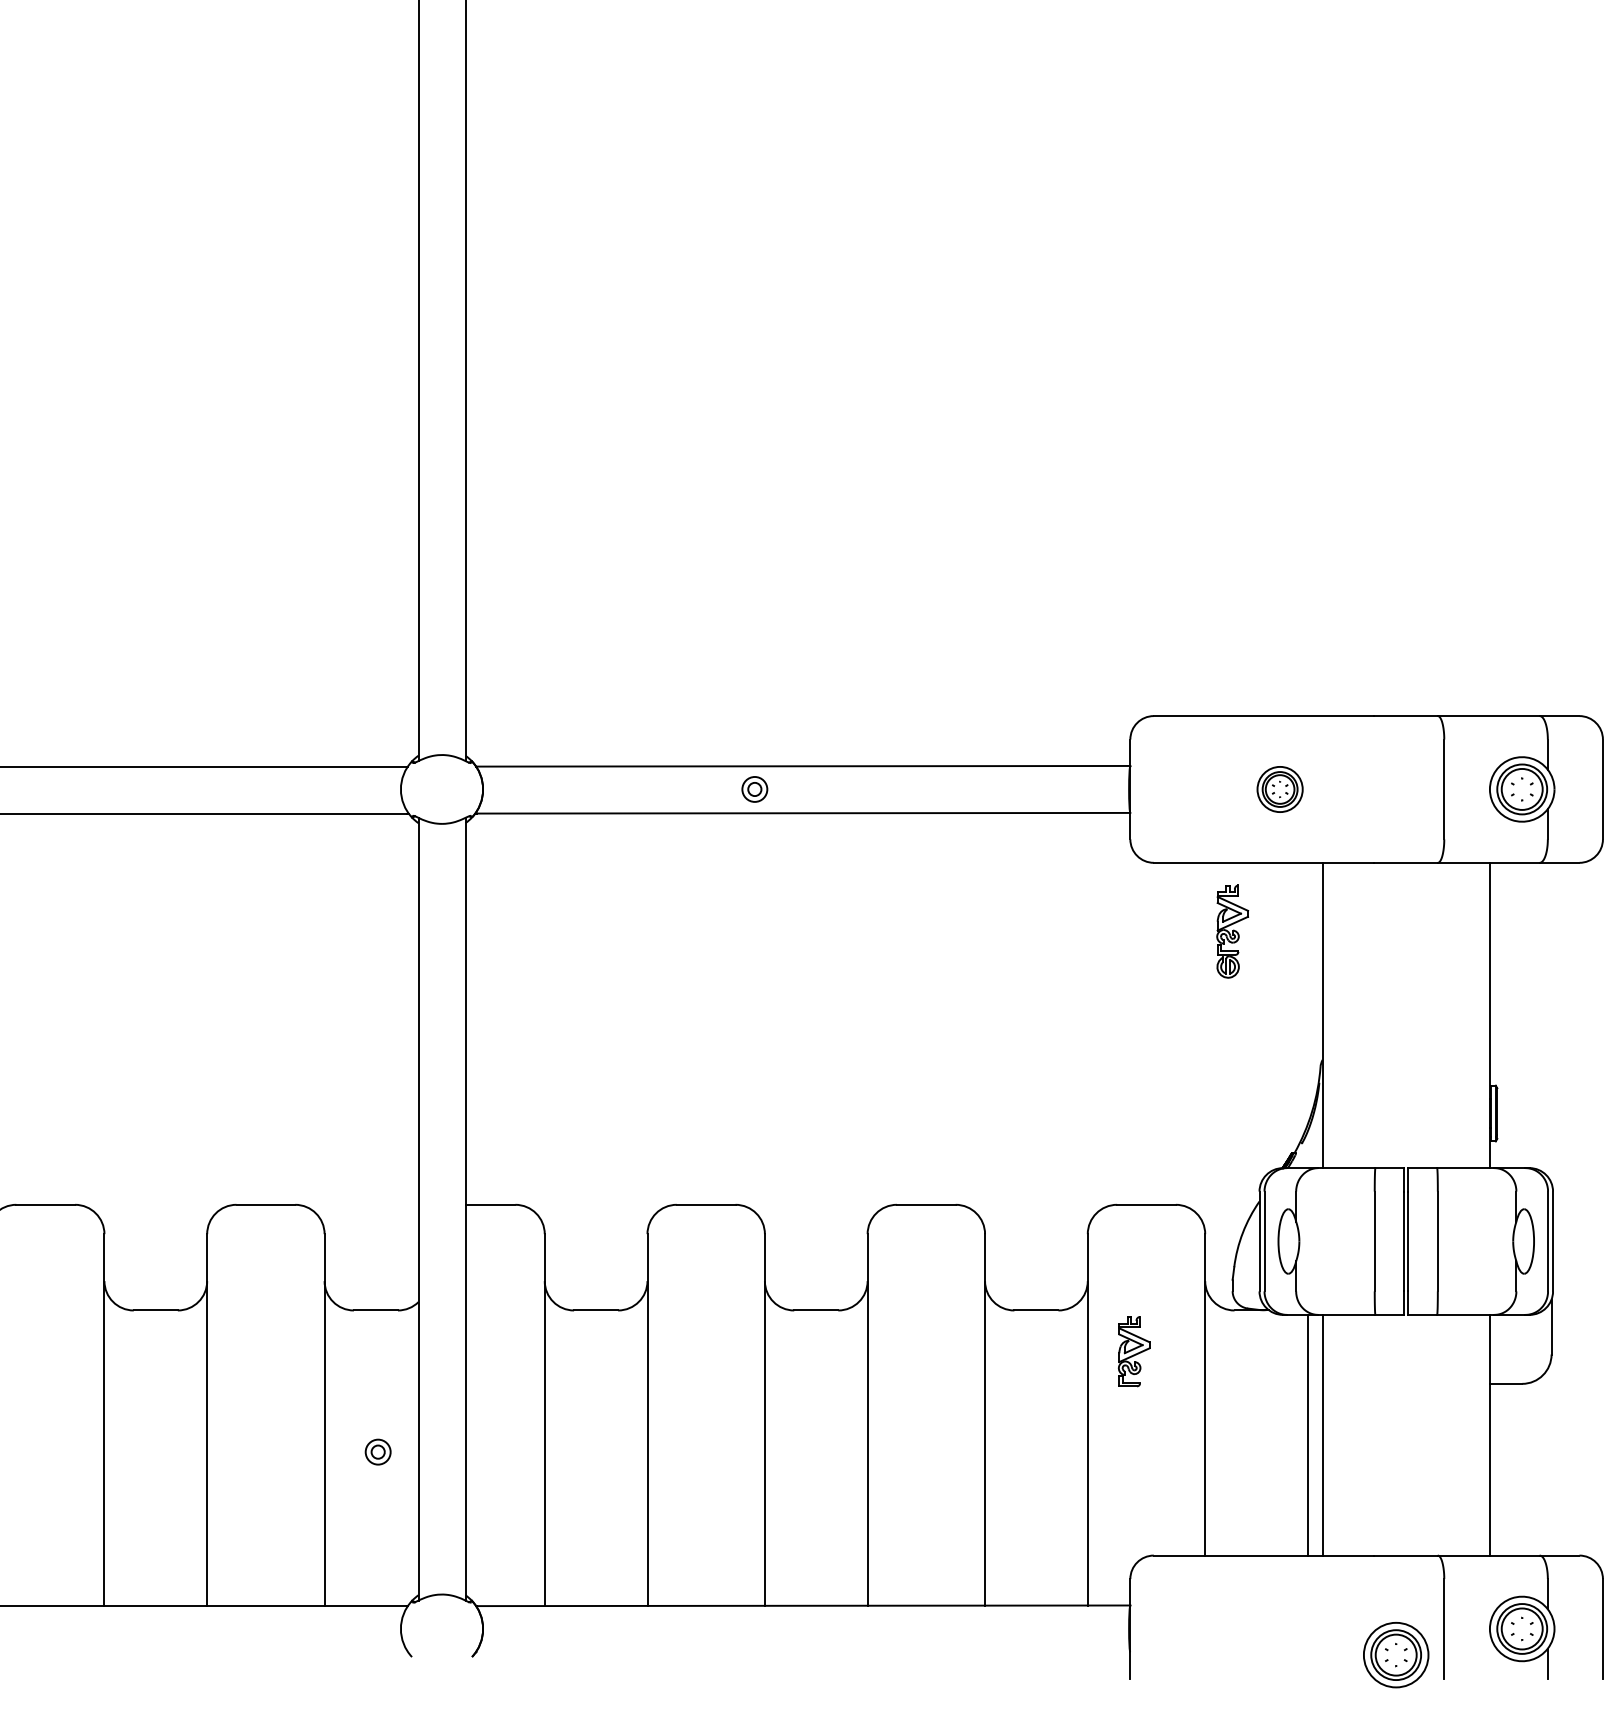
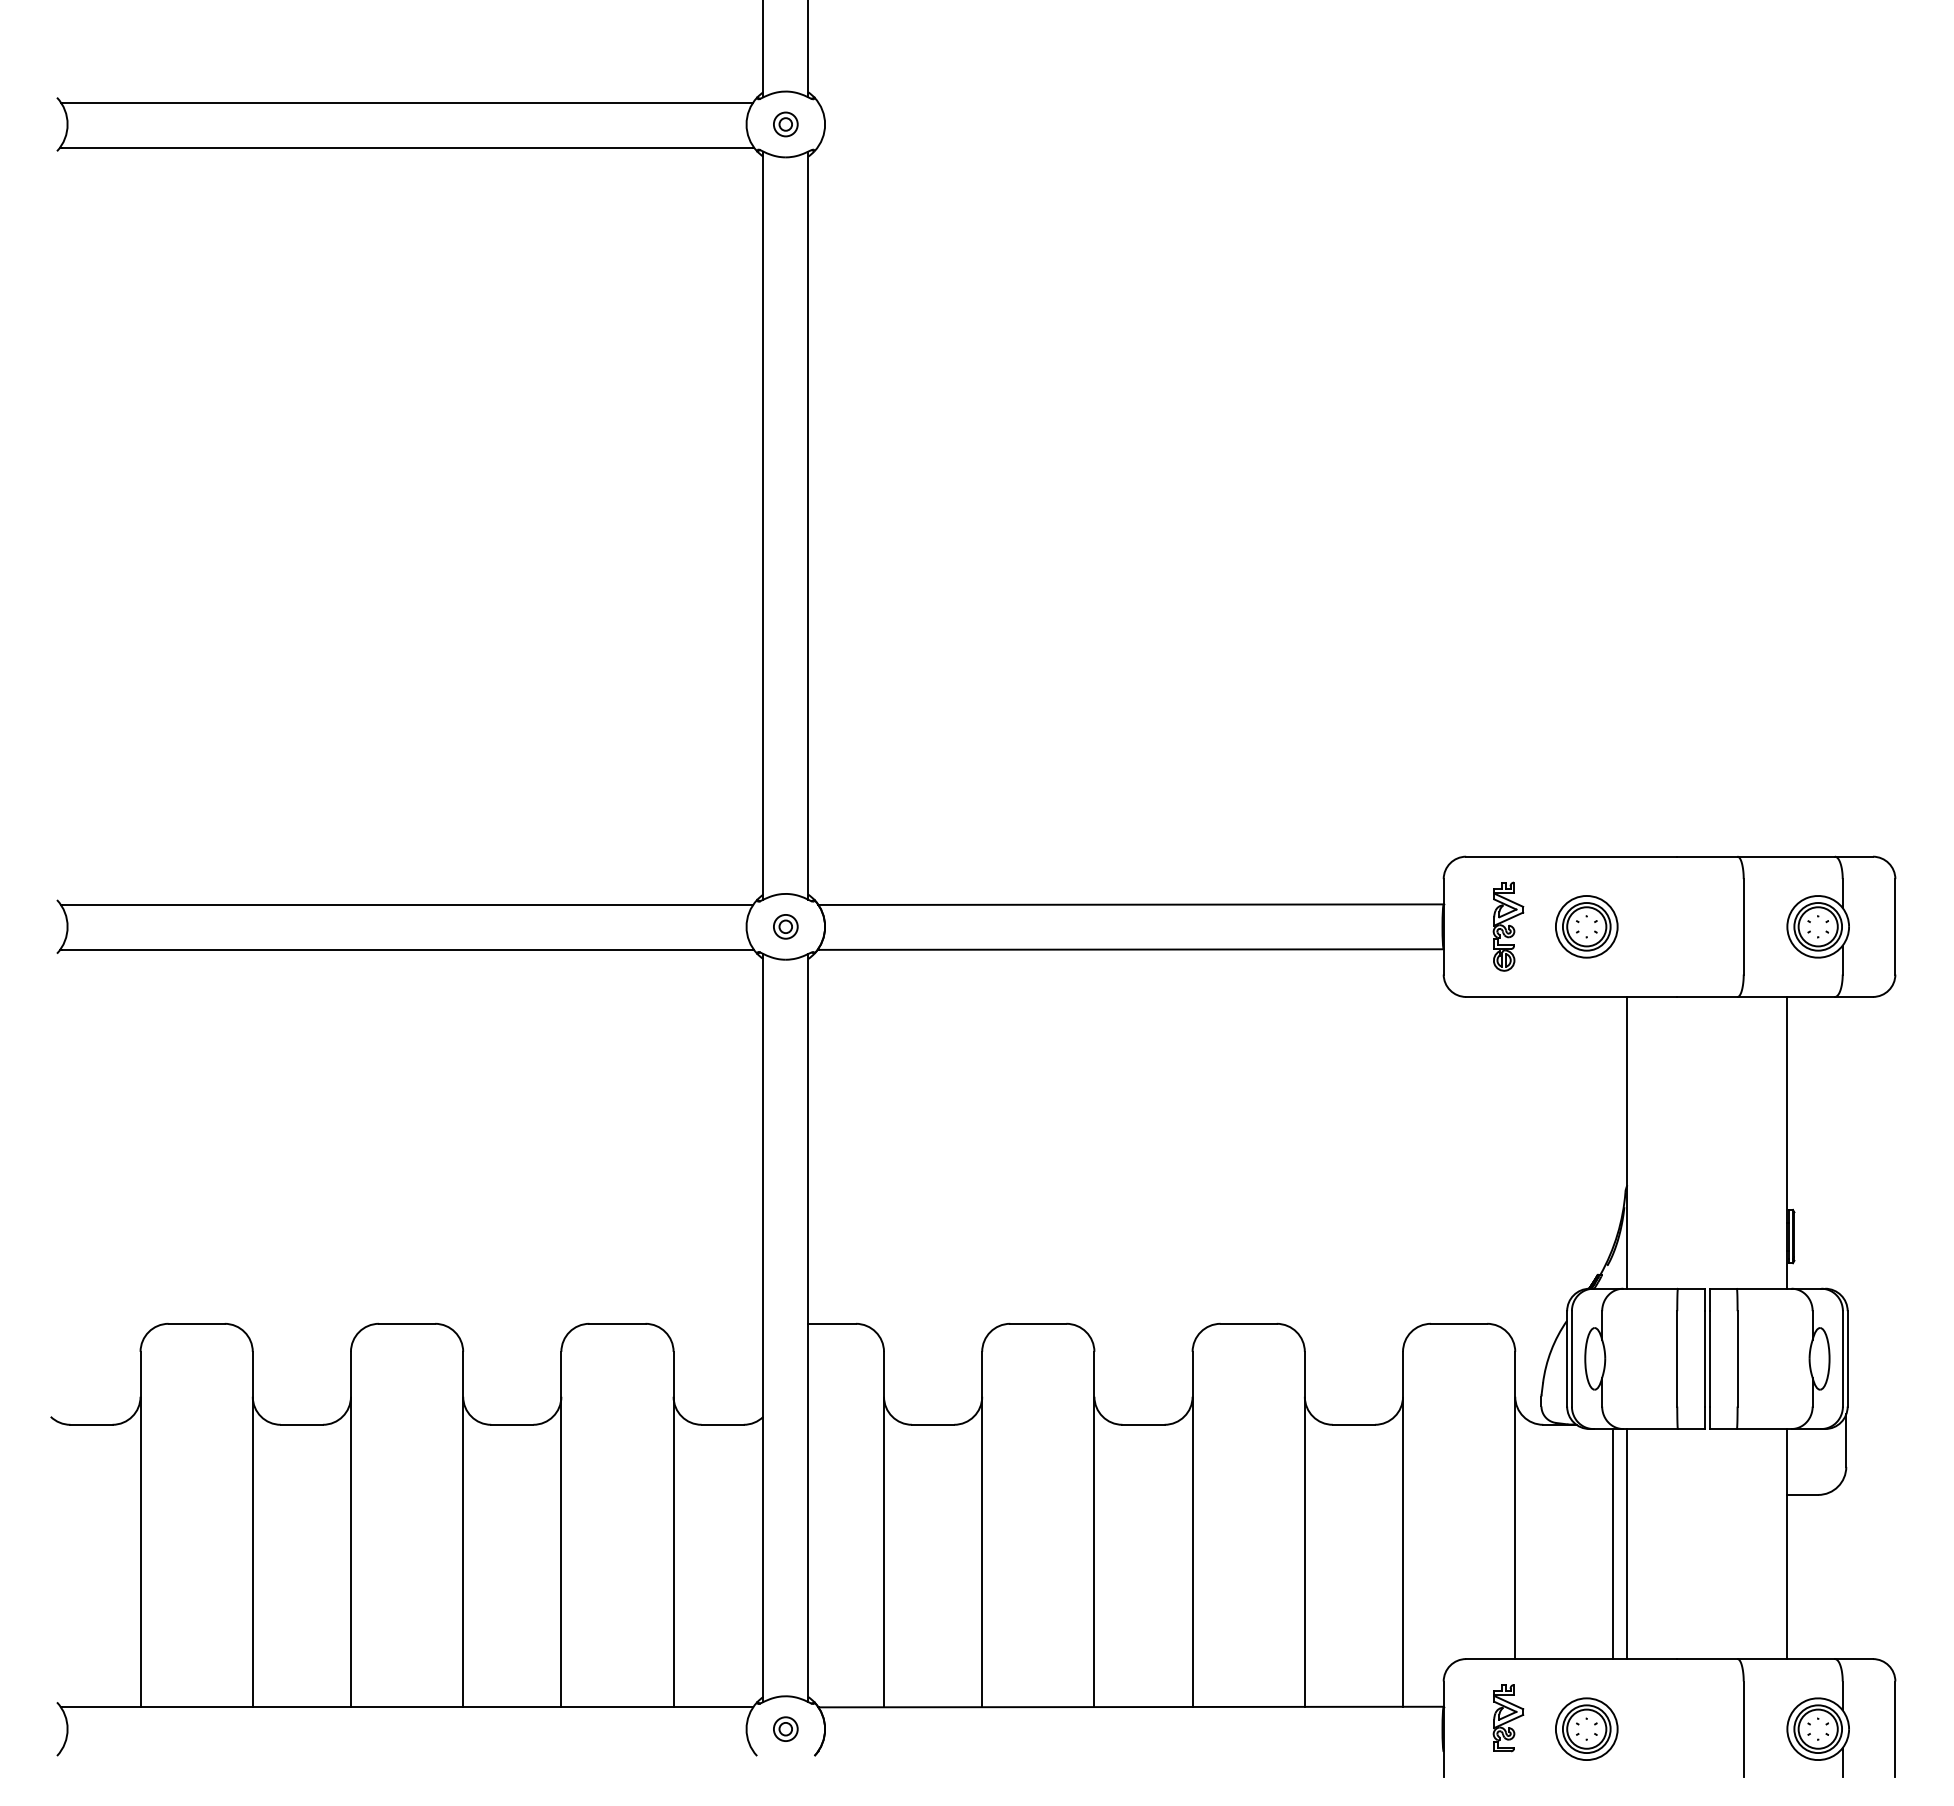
part: (754, 789) -> (785, 926), moved
part: (1279, 789) -> (1586, 926), size x1.43
part: (1232, 931) -> (1508, 926), moved
part: (1134, 1352) -> (1508, 1718), moved
part: (377, 1451) -> (785, 1728), moved
part: (1395, 1654) -> (1586, 1728), moved

